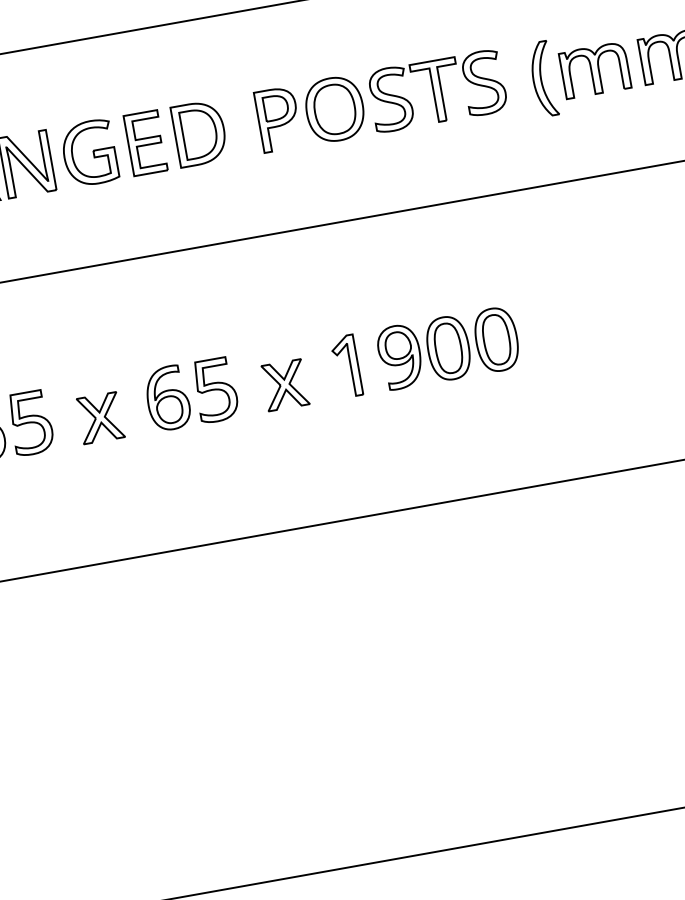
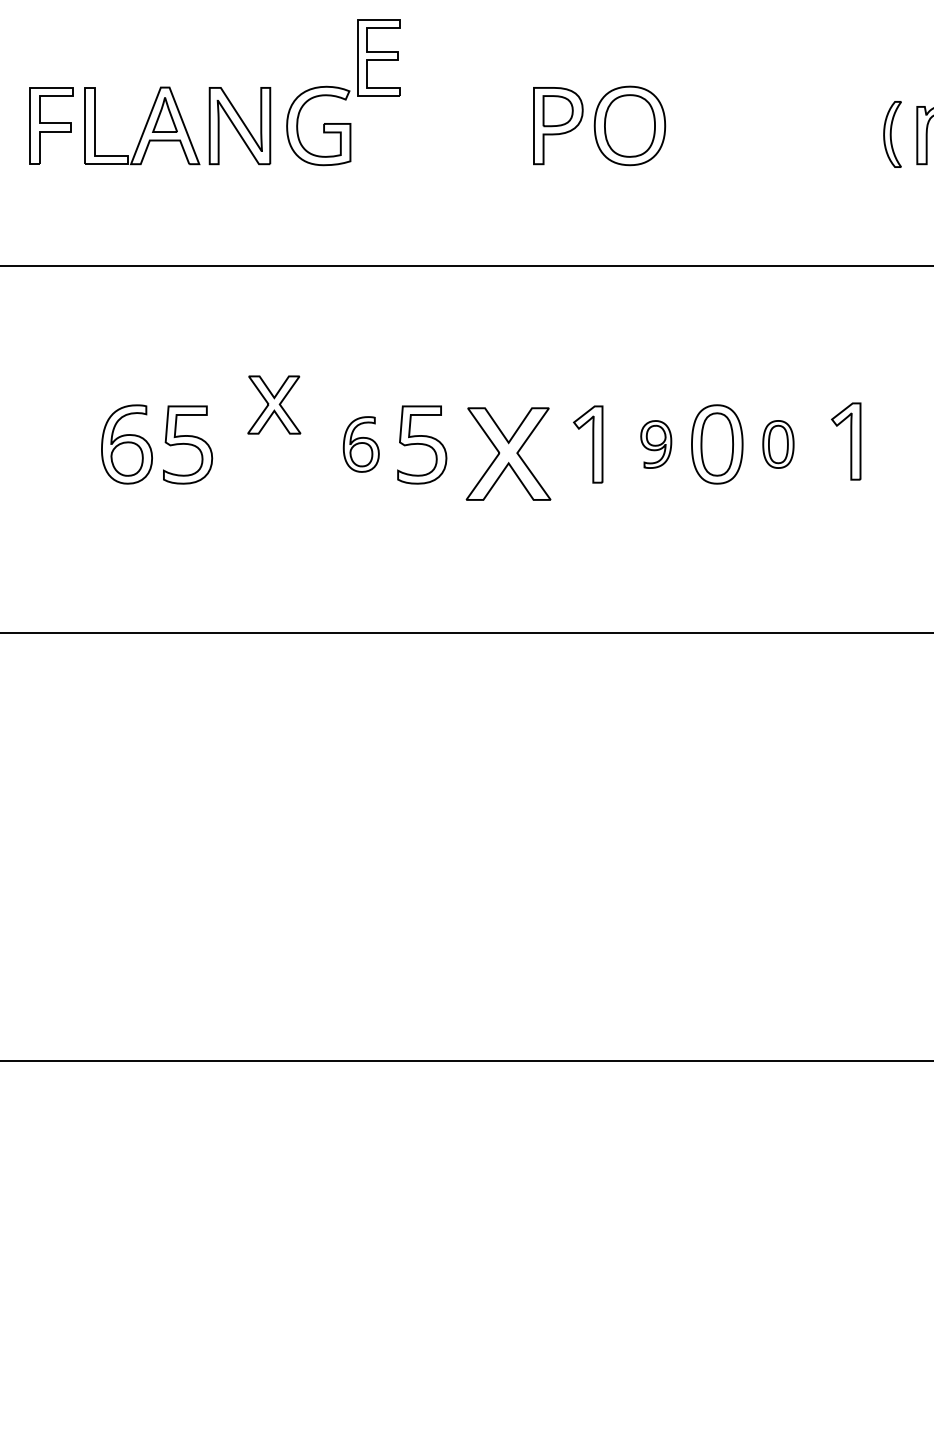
part: (543, 79) -> (892, 134), size x0.7
part: (437, 90) -> (760, 125), removed
part: (199, 133) -> (458, 126), removed
part: (145, 142) -> (378, 57), moved
part: (549, 327) -> (846, 441), added
part: (496, 339) -> (778, 444), size x0.6
part: (400, 356) -> (656, 444), size x0.6
part: (285, 384) -> (508, 453), size x1.6
part: (167, 398) -> (361, 444), size x0.7
part: (100, 417) -> (274, 404), moved

